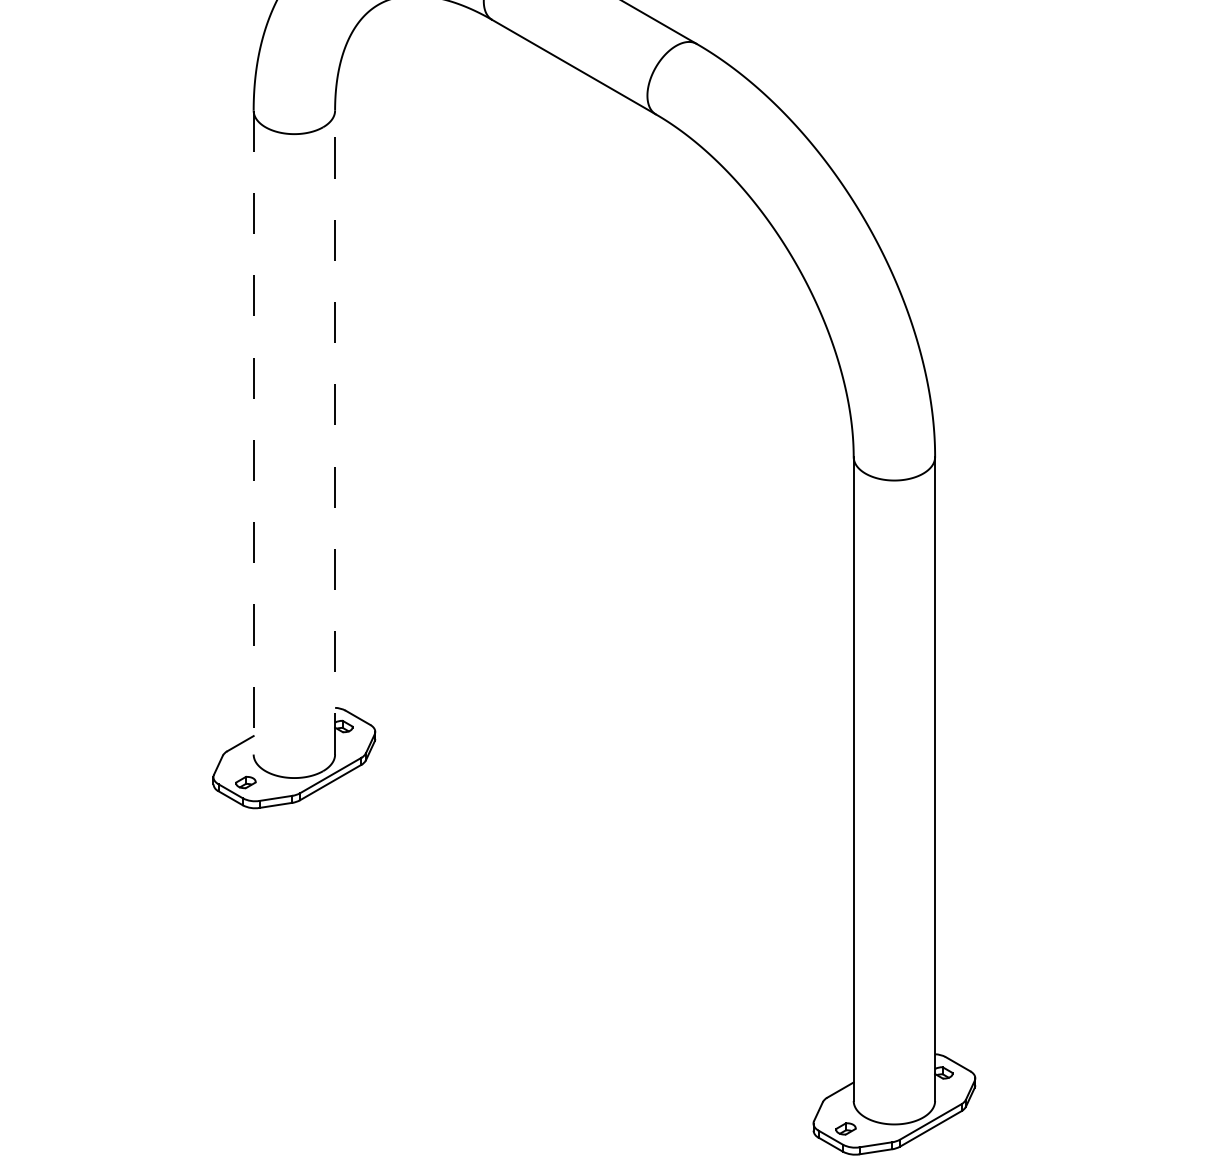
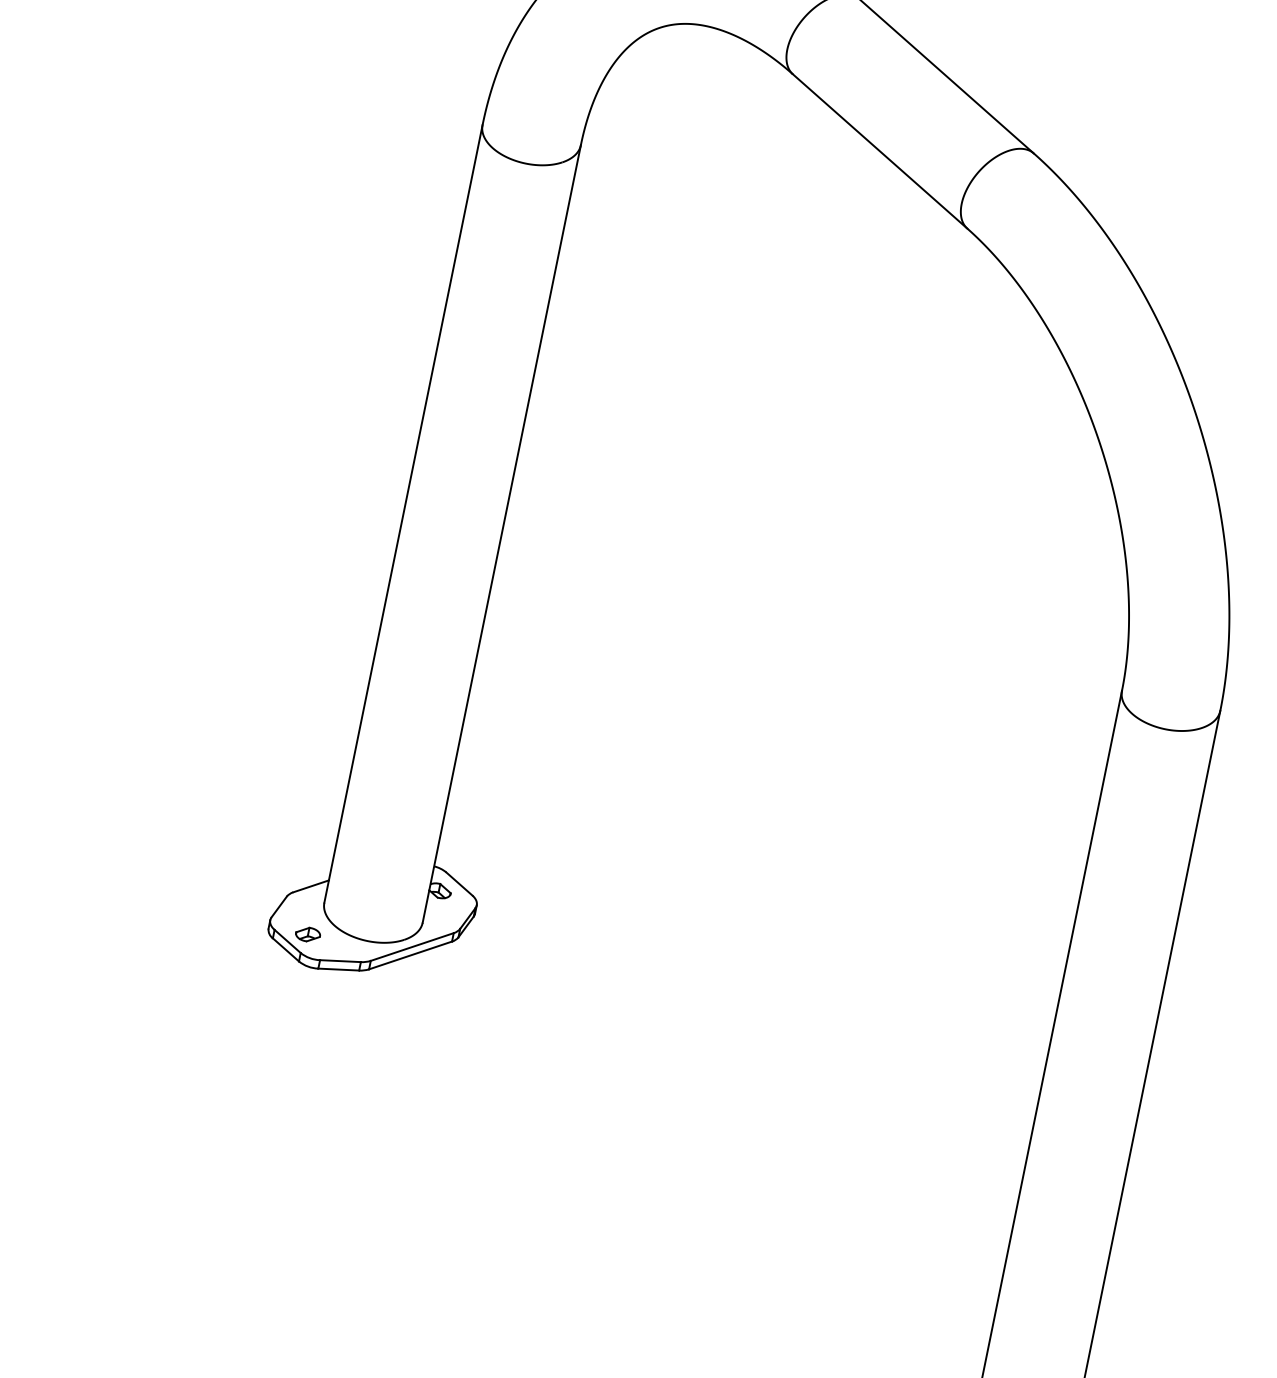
line: (253, 432) -> (403, 513), dashed -> solid
line: (335, 432) -> (502, 533), dashed -> solid

